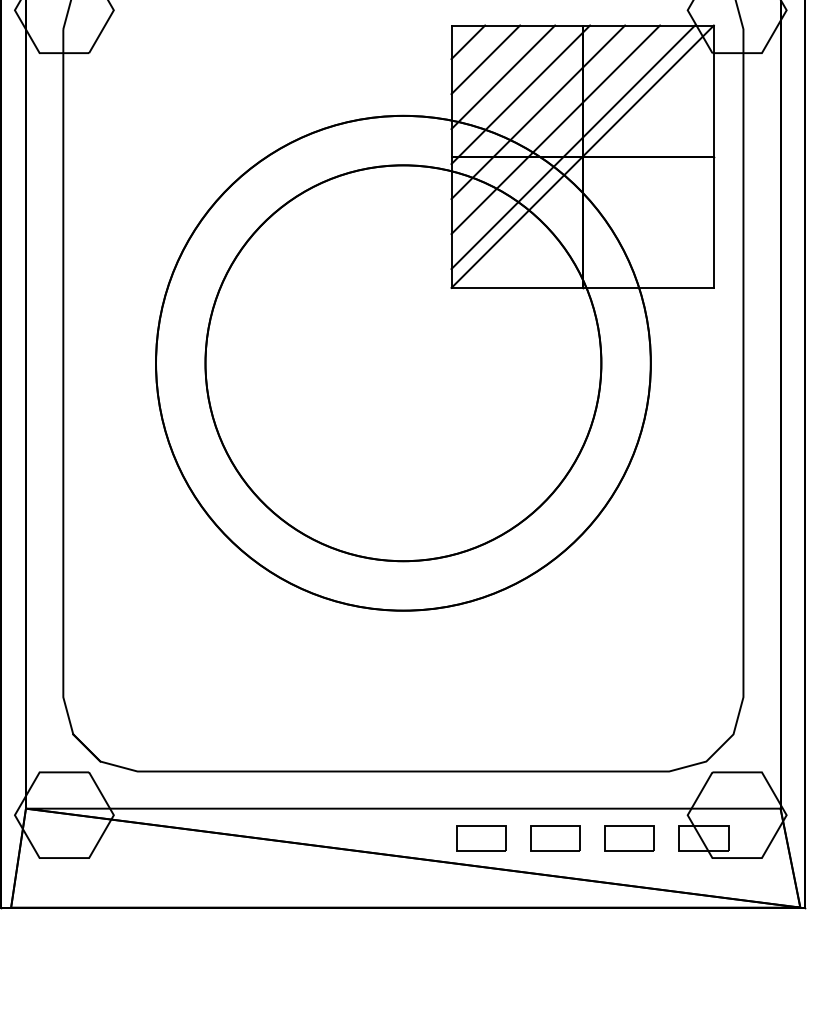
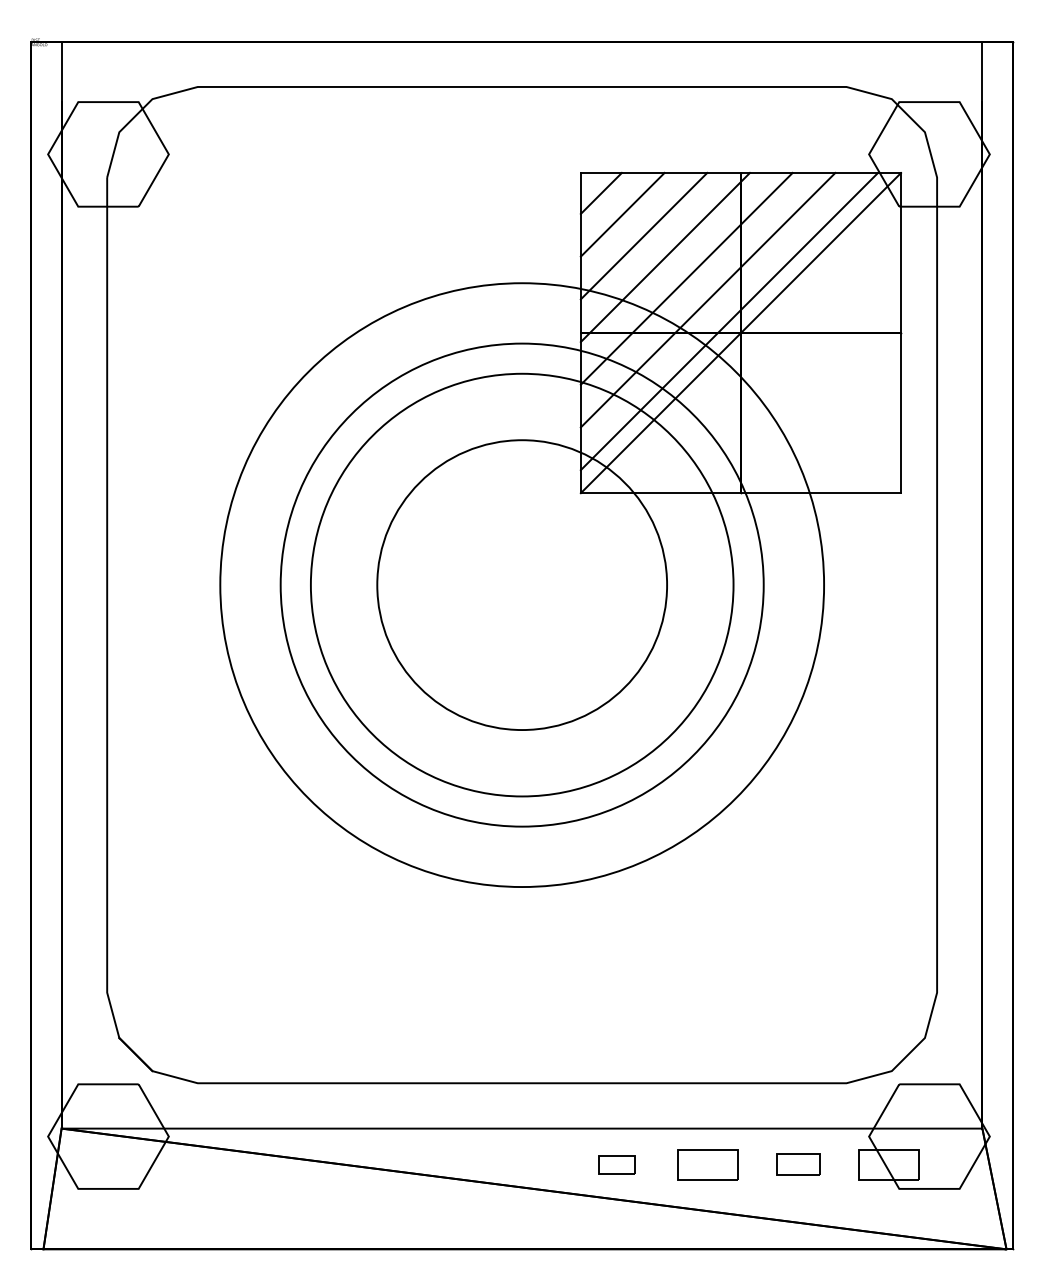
circle: (402, 362) -> (521, 584), size x0.6
circle: (403, 363) -> (522, 585), size x0.7
part: (480, 838) -> (616, 1164), size x0.6
part: (629, 838) -> (798, 1164), size x0.7

